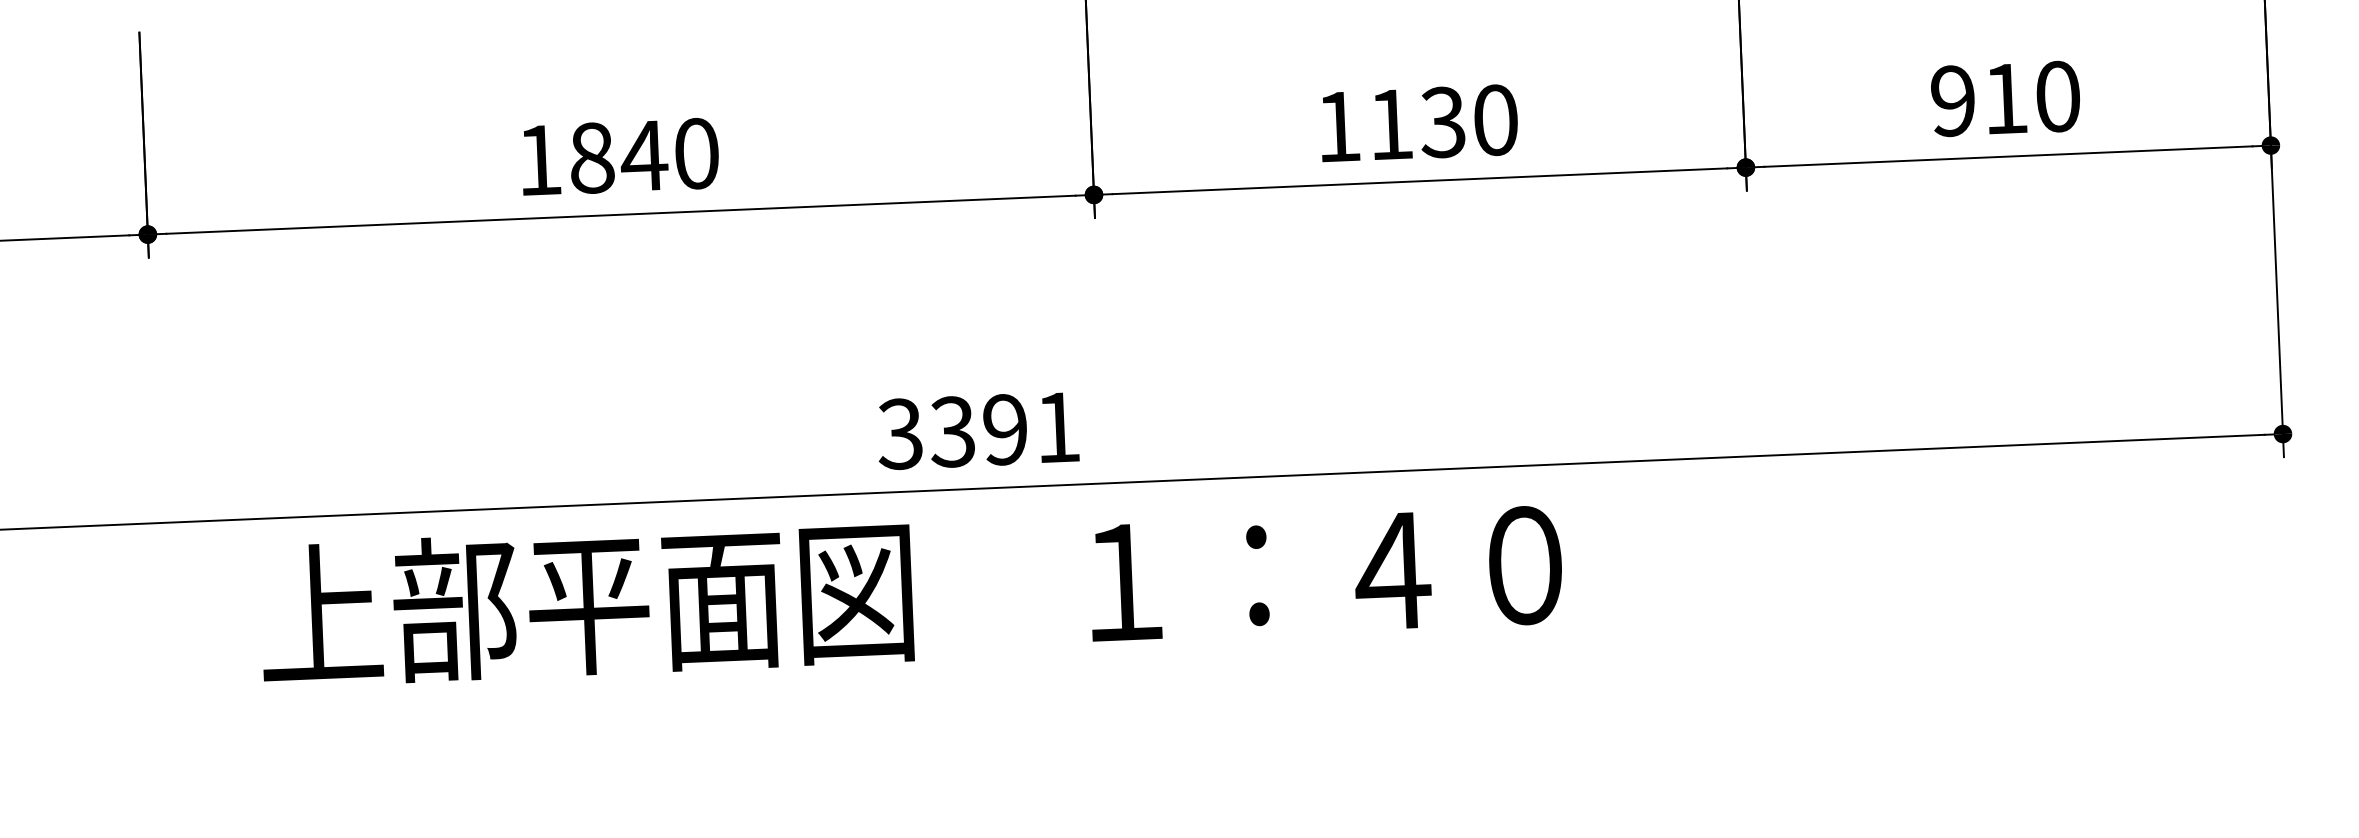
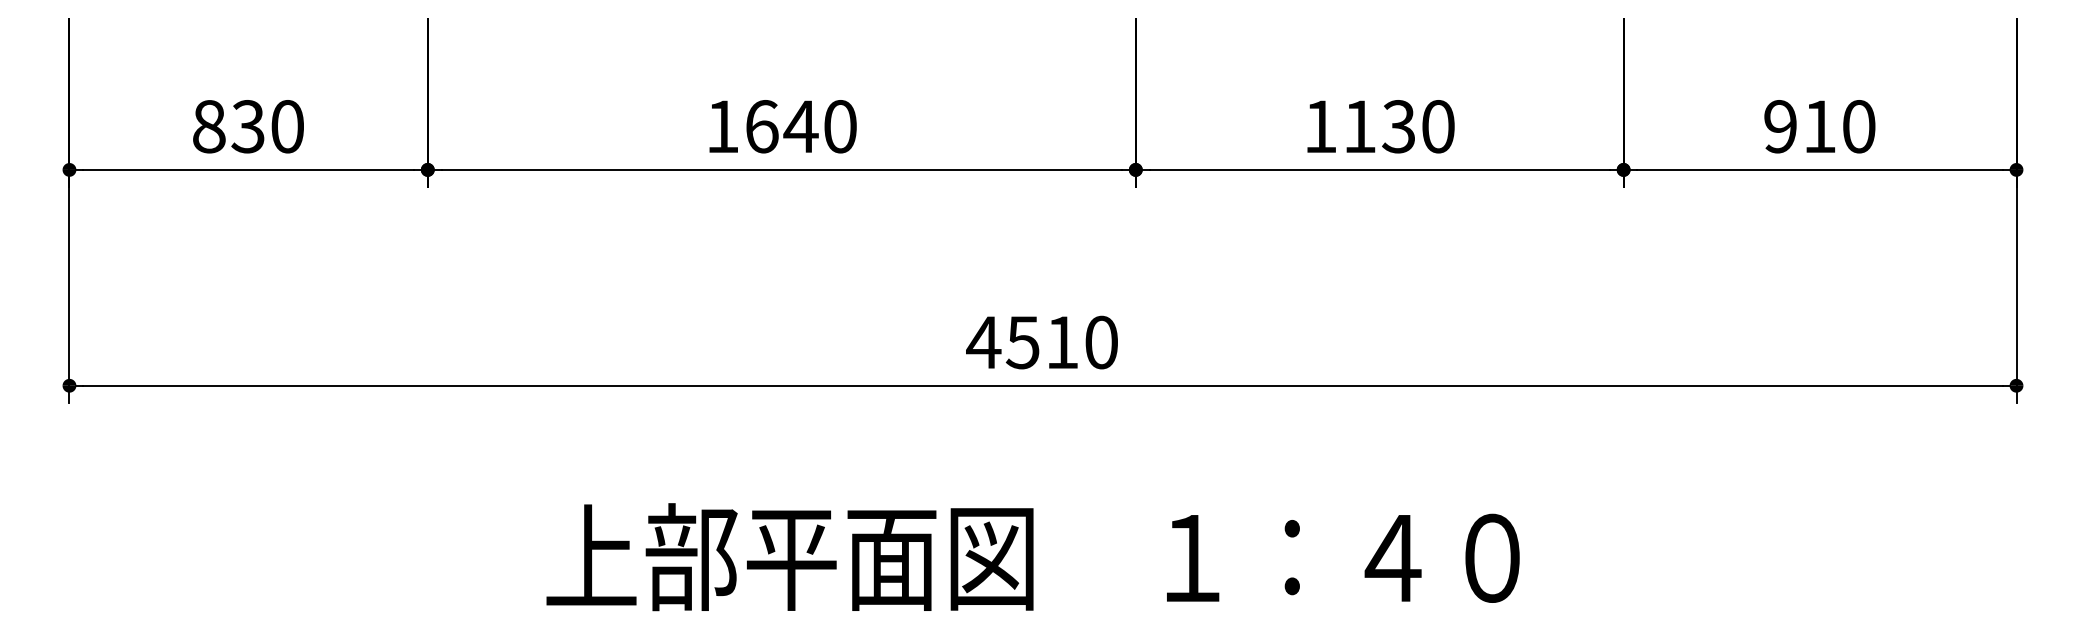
text: (591, 157) -> (761, 126), 1840 -> 1640
text: (977, 430) -> (1041, 342), 3391 -> 4510
text: (910, 590) -> (1032, 557), moved

